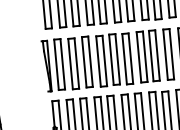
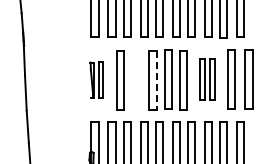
part: (148, 56) -> (207, 79), size x0.7
part: (87, 61) -> (136, 79), removed
line: (104, 61) -> (156, 80), solid -> dashed
part: (53, 64) -> (96, 79), size x0.6

